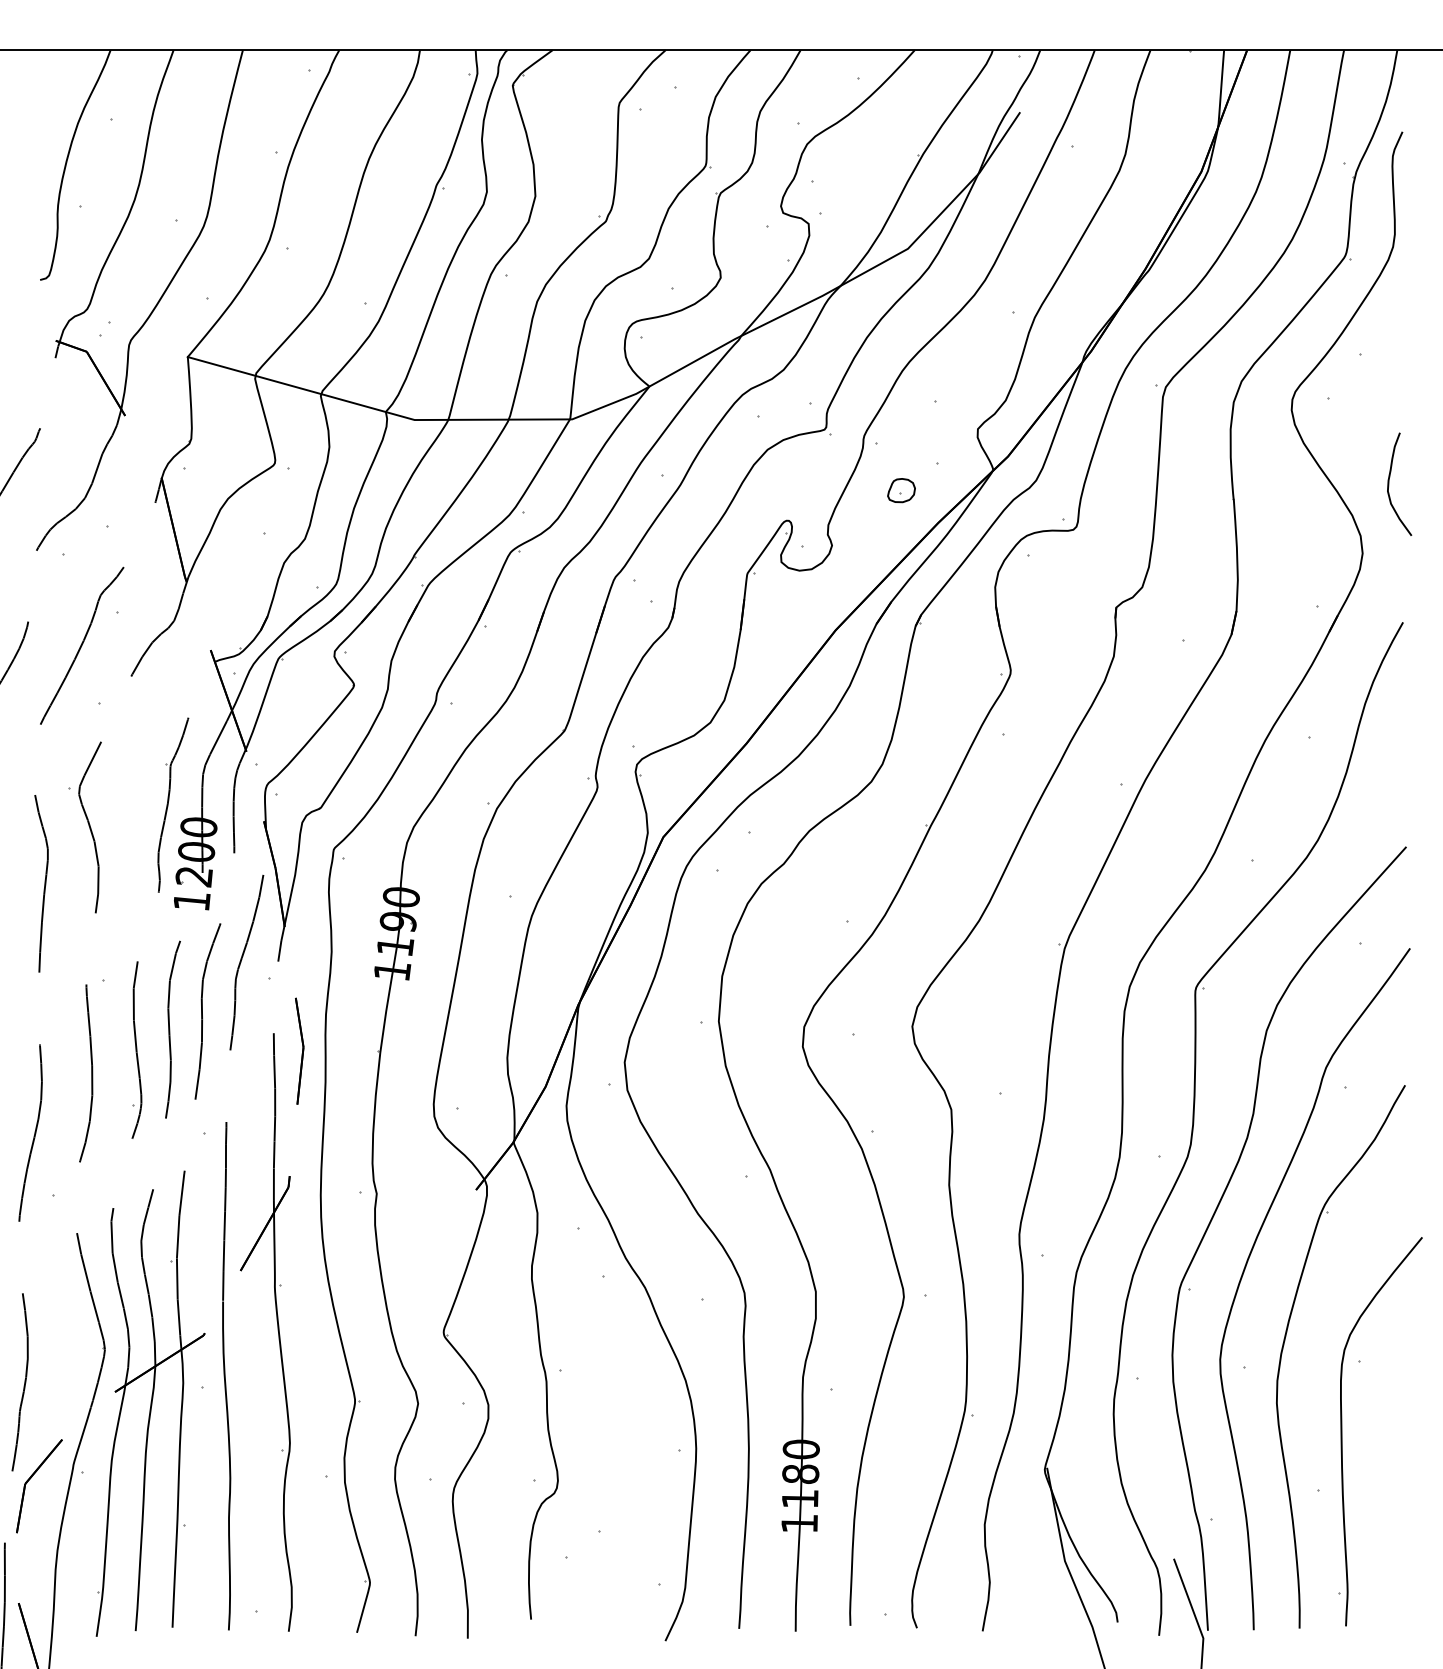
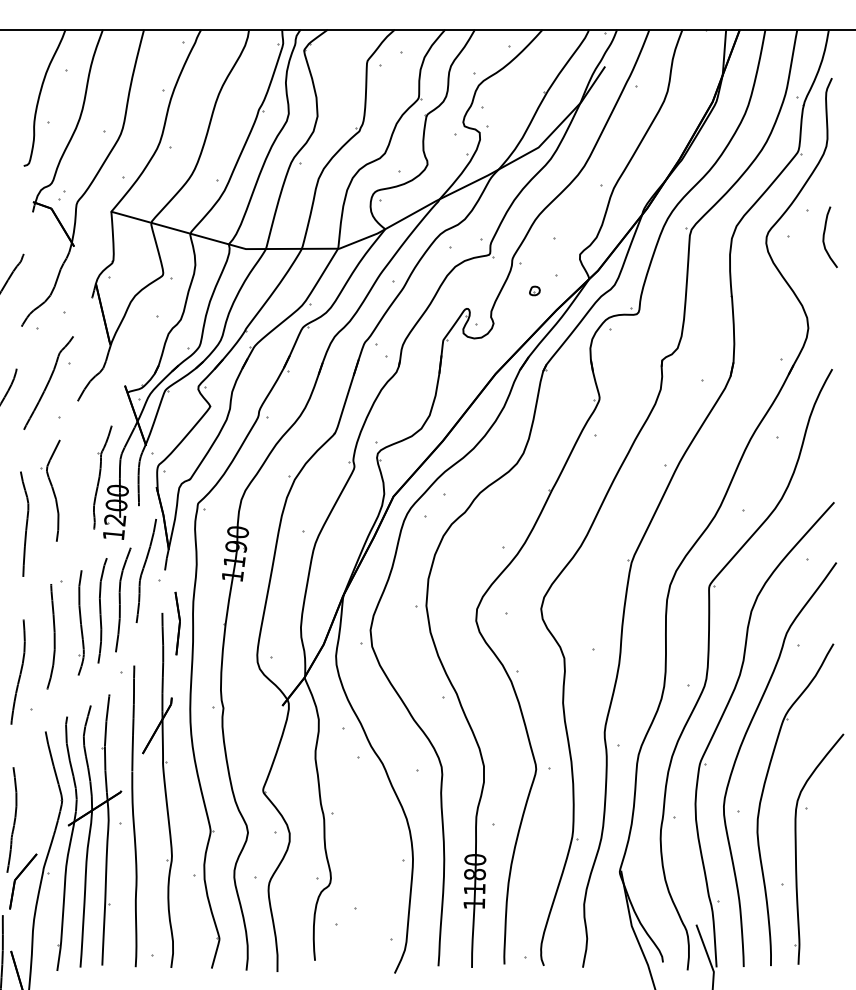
curve: (1389, 484) -> (824, 237), moved
part: (901, 489) -> (534, 290), size x0.62

